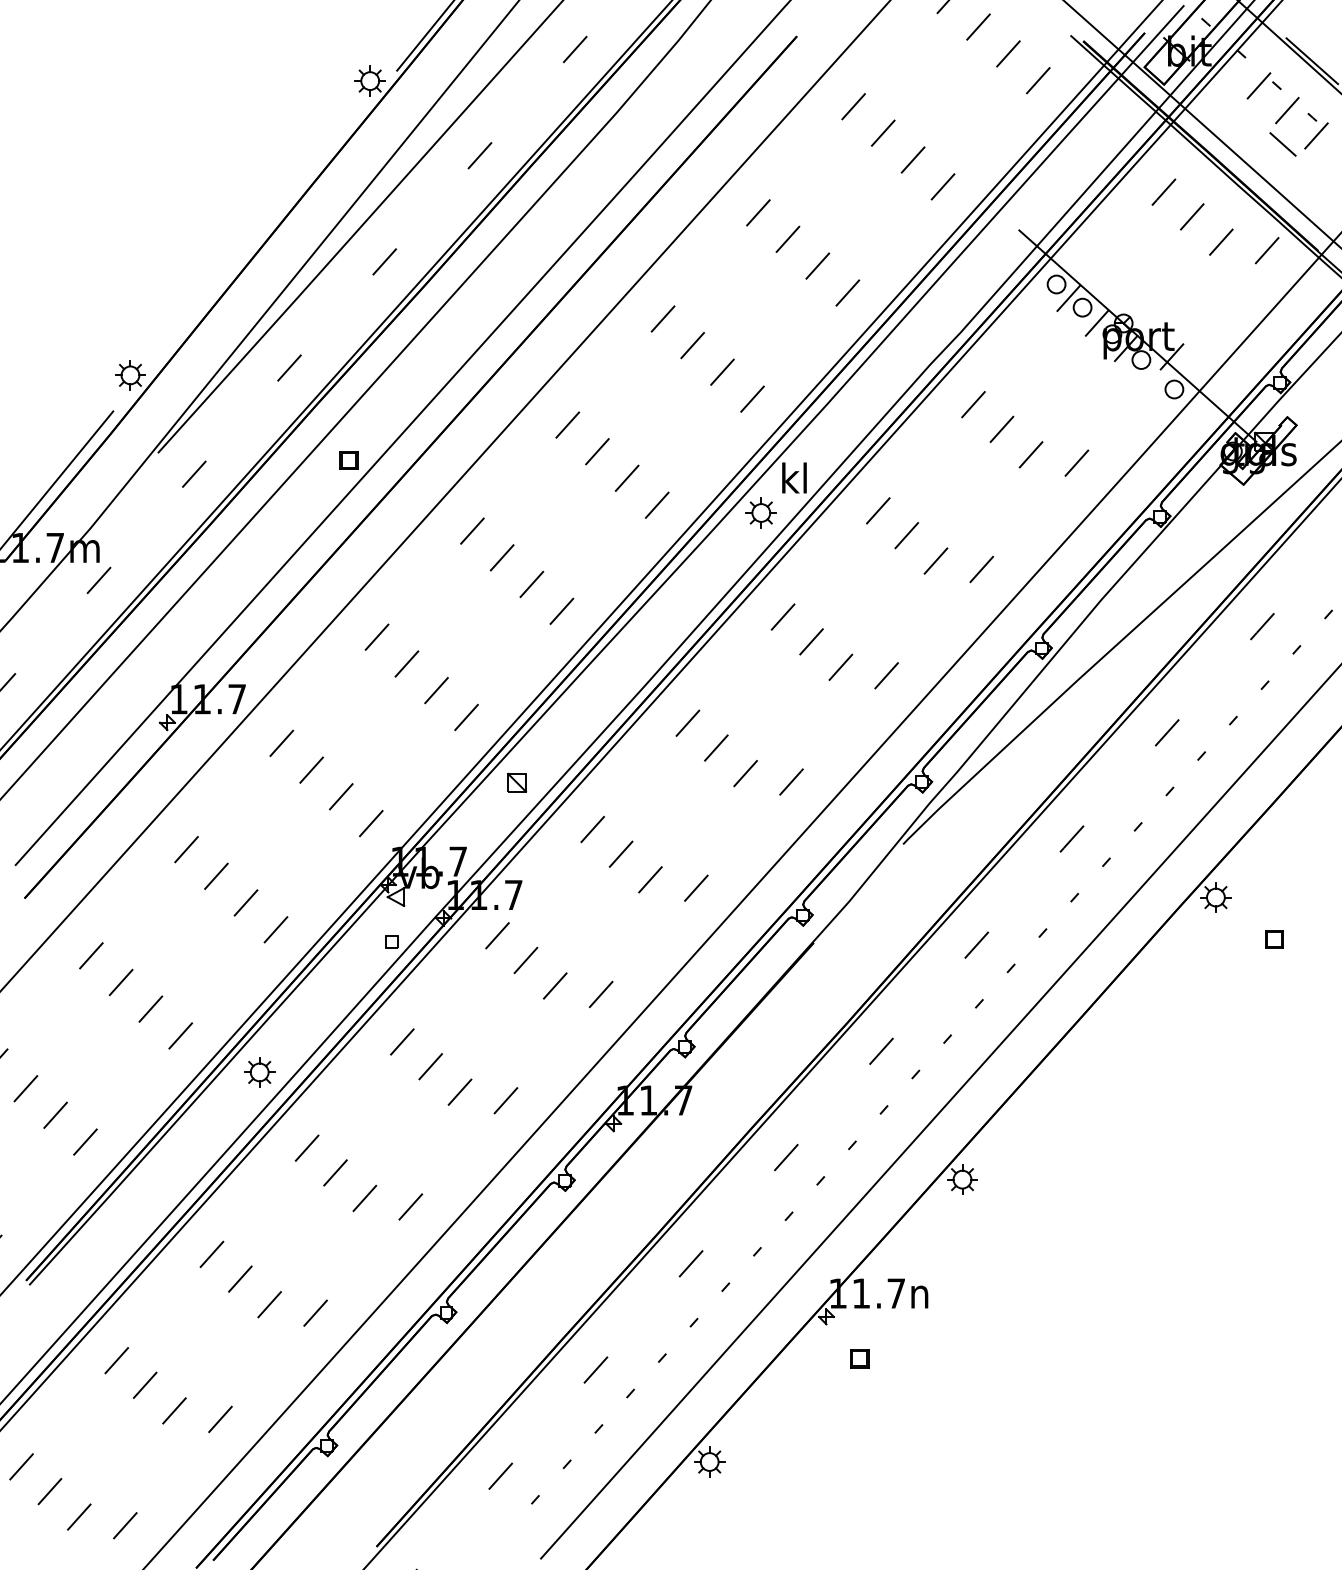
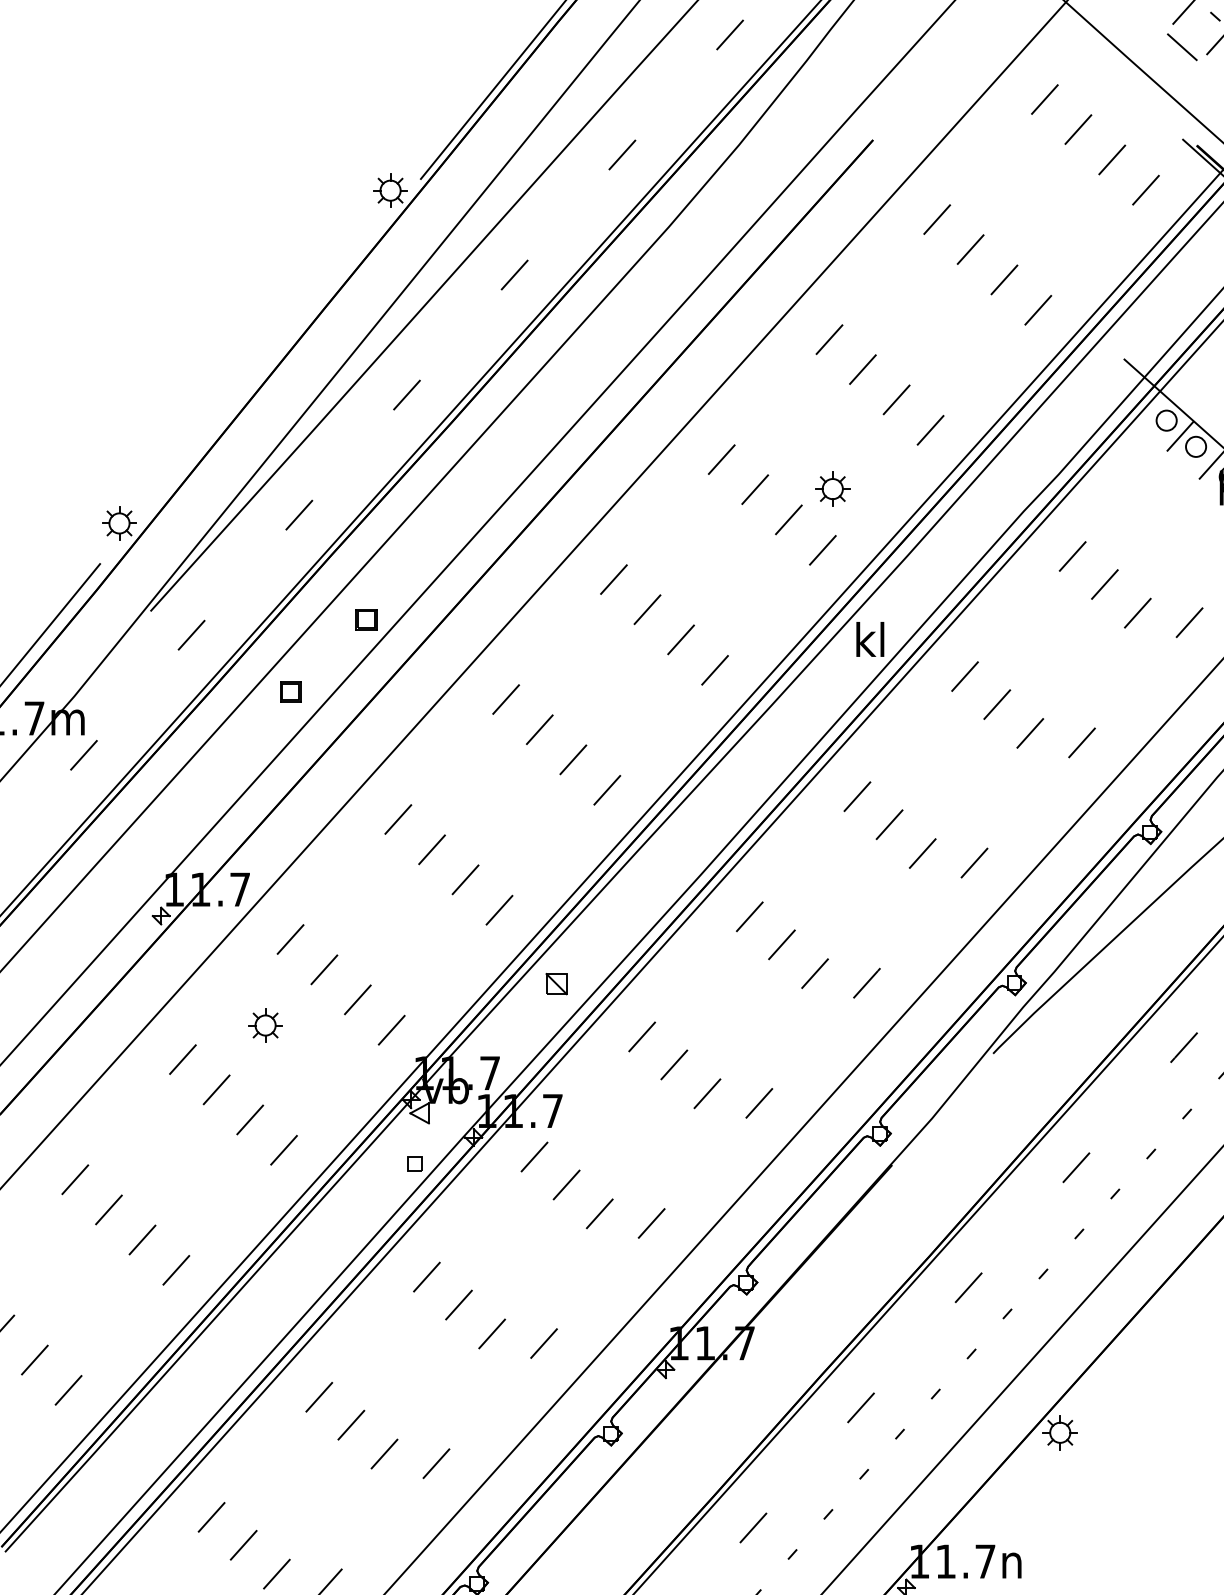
part: (760, 512) -> (831, 488), moved
part: (281, 524) -> (290, 692), added
part: (259, 1072) -> (265, 1025), moved

